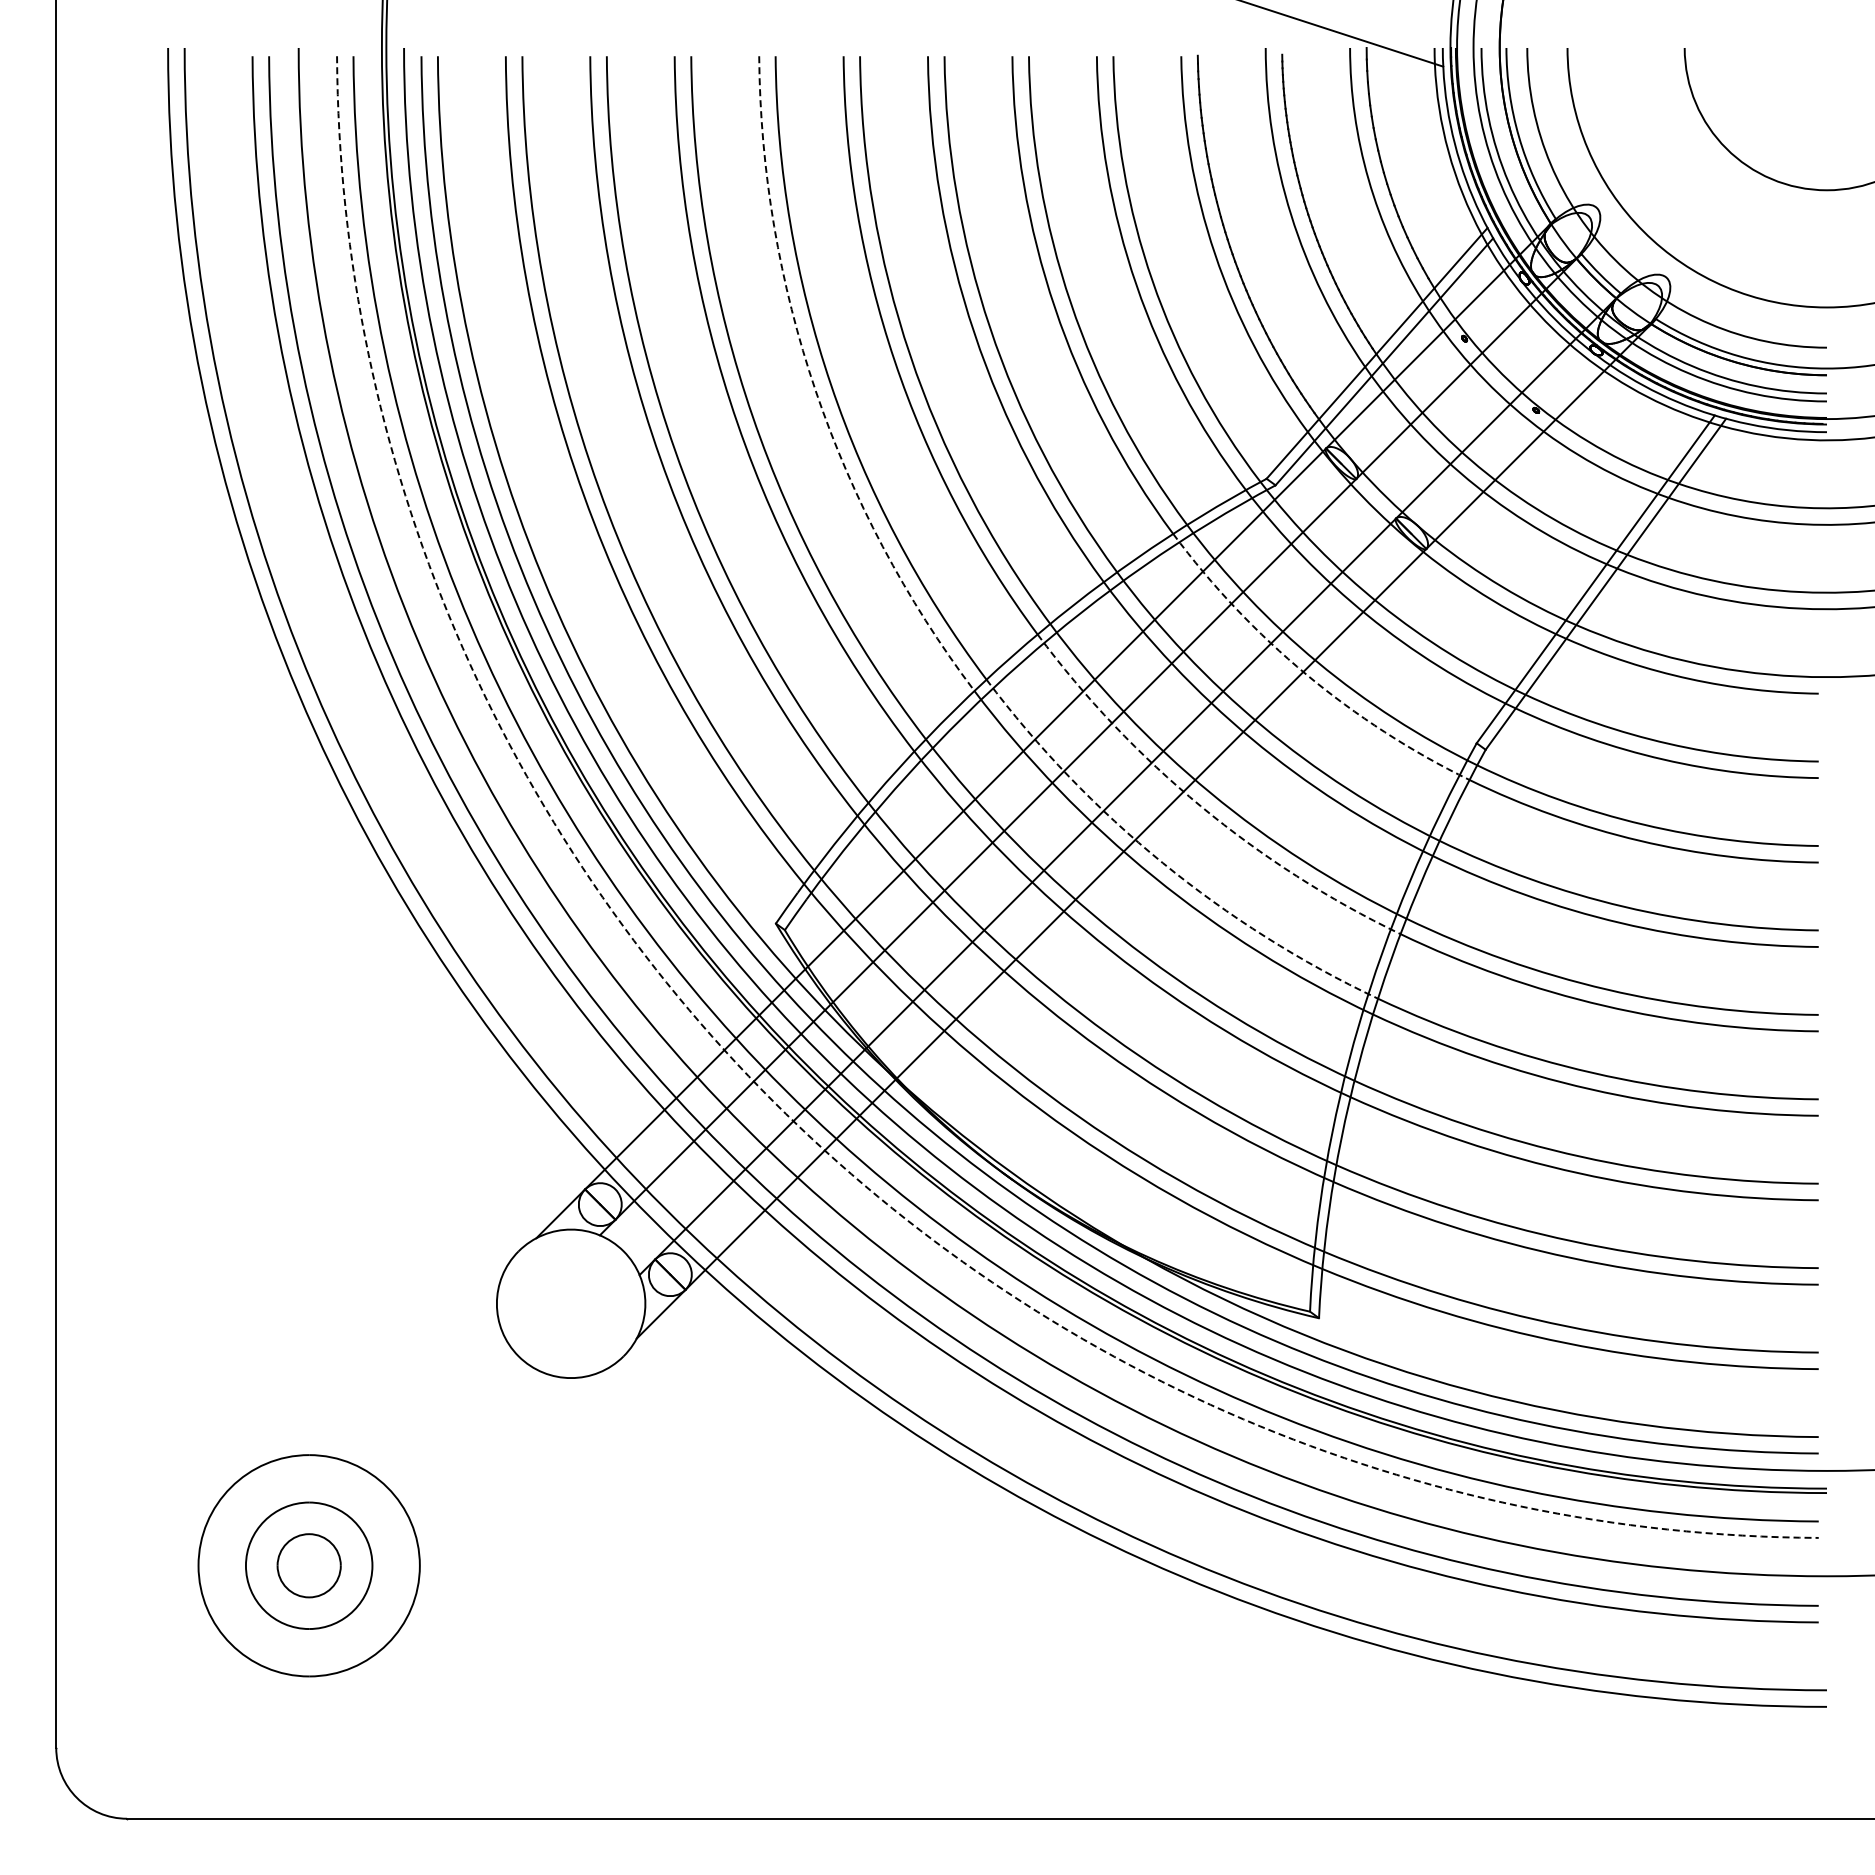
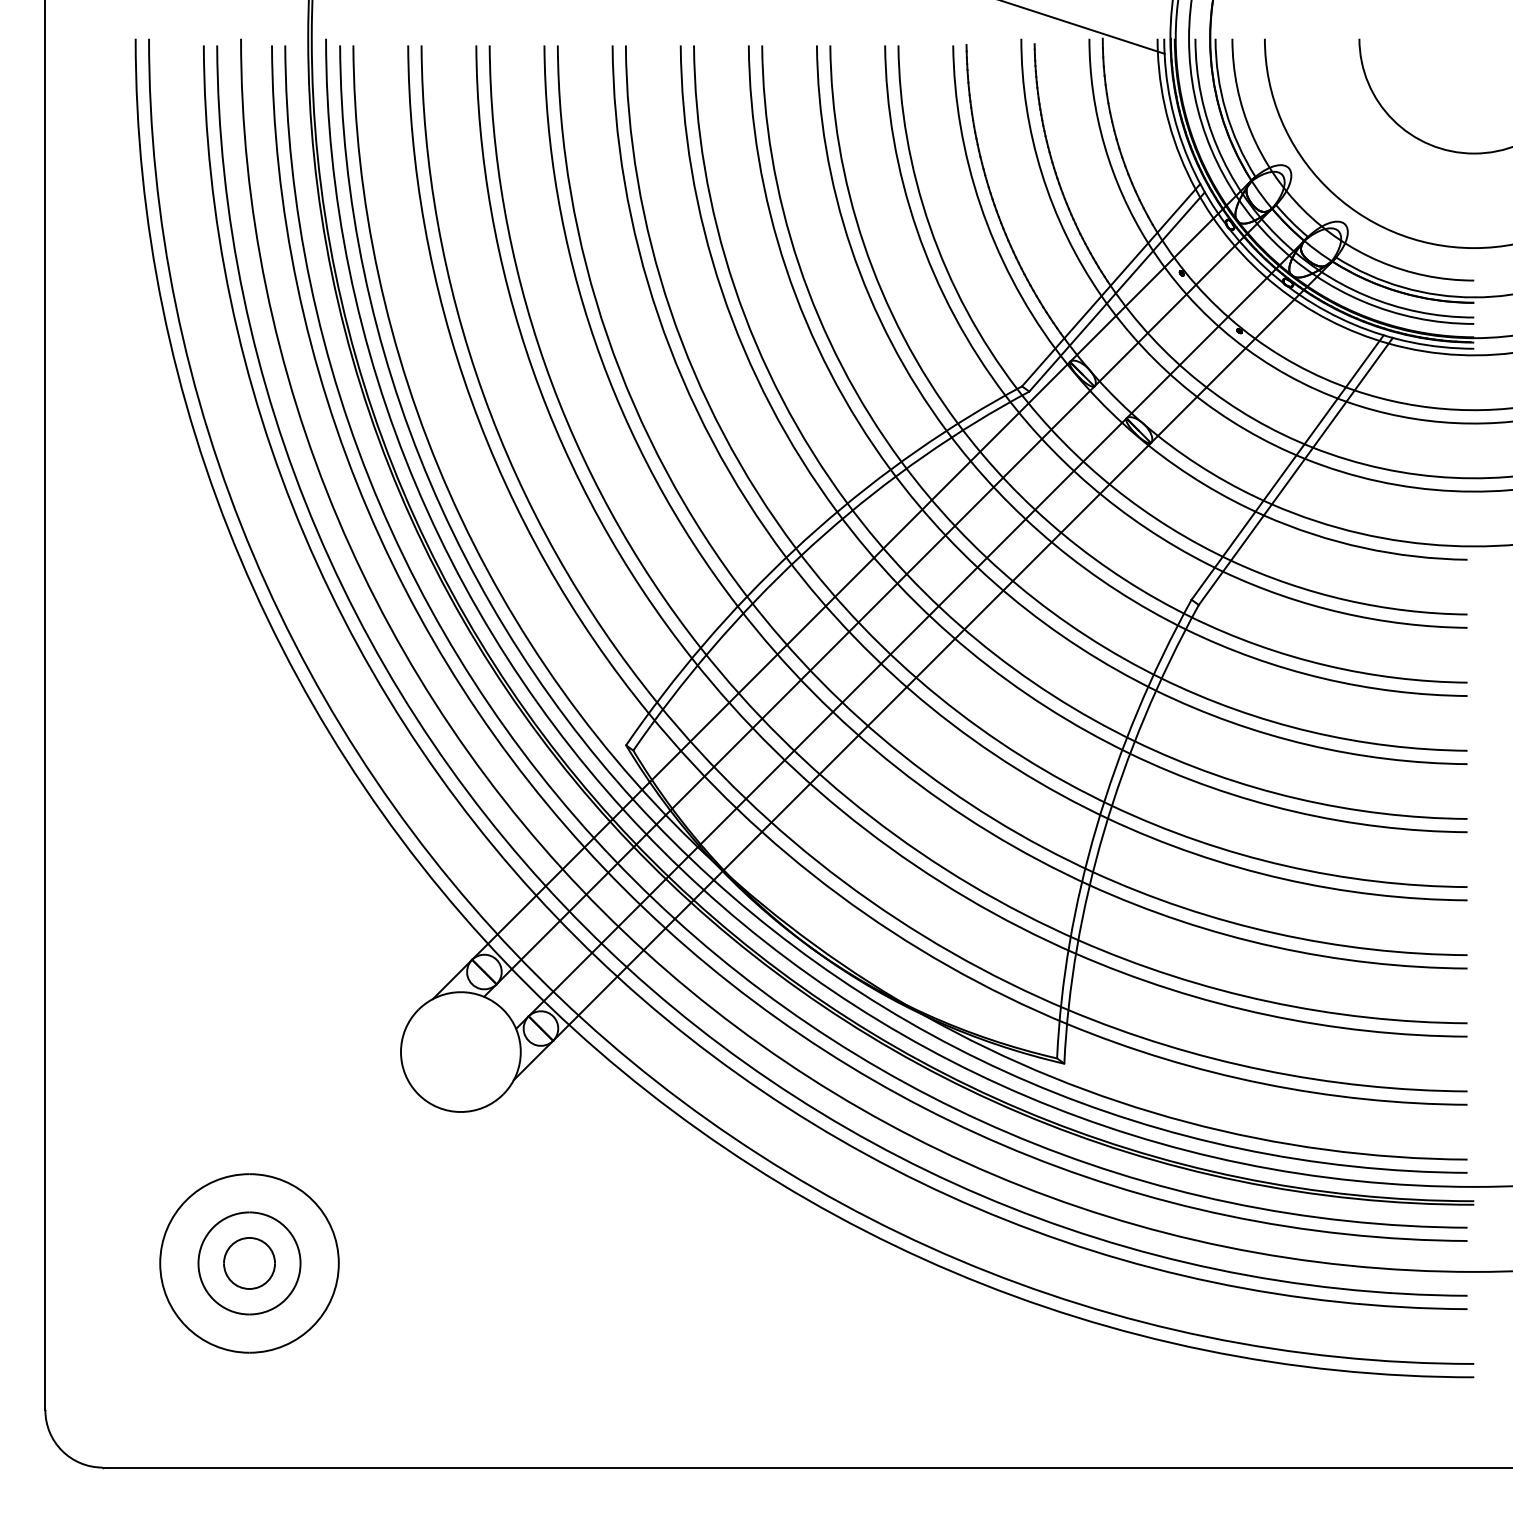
arc: (815, 390) -> (658, 315), dashed -> solid
arc: (1306, 674) -> (1054, 544), dashed -> solid
arc: (1200, 806) -> (968, 650), dashed -> solid
arc: (1162, 863) -> (938, 696), dashed -> solid
arc: (773, 1101) -> (624, 888), dashed -> solid

